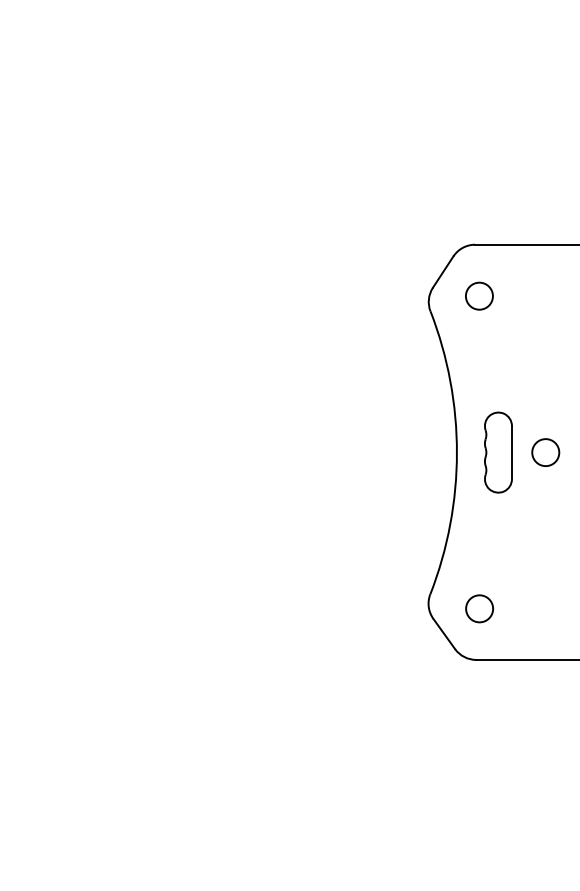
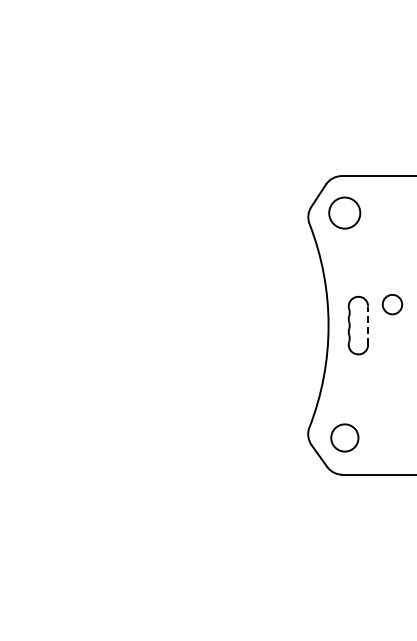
circle: (479, 295) -> (344, 212), size x1.6
line: (512, 452) -> (368, 325), solid -> dashed
circle: (545, 452) -> (392, 304), moved
circle: (479, 608) -> (344, 437), size x1.4

